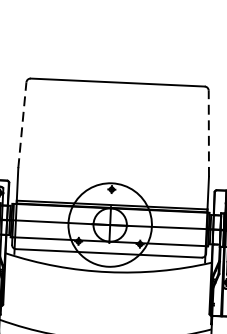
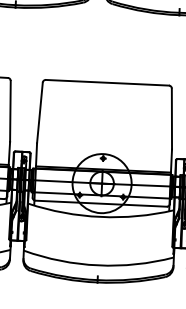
line: (21, 124) -> (39, 112), dashed -> solid
line: (208, 133) -> (171, 118), dashed -> solid

